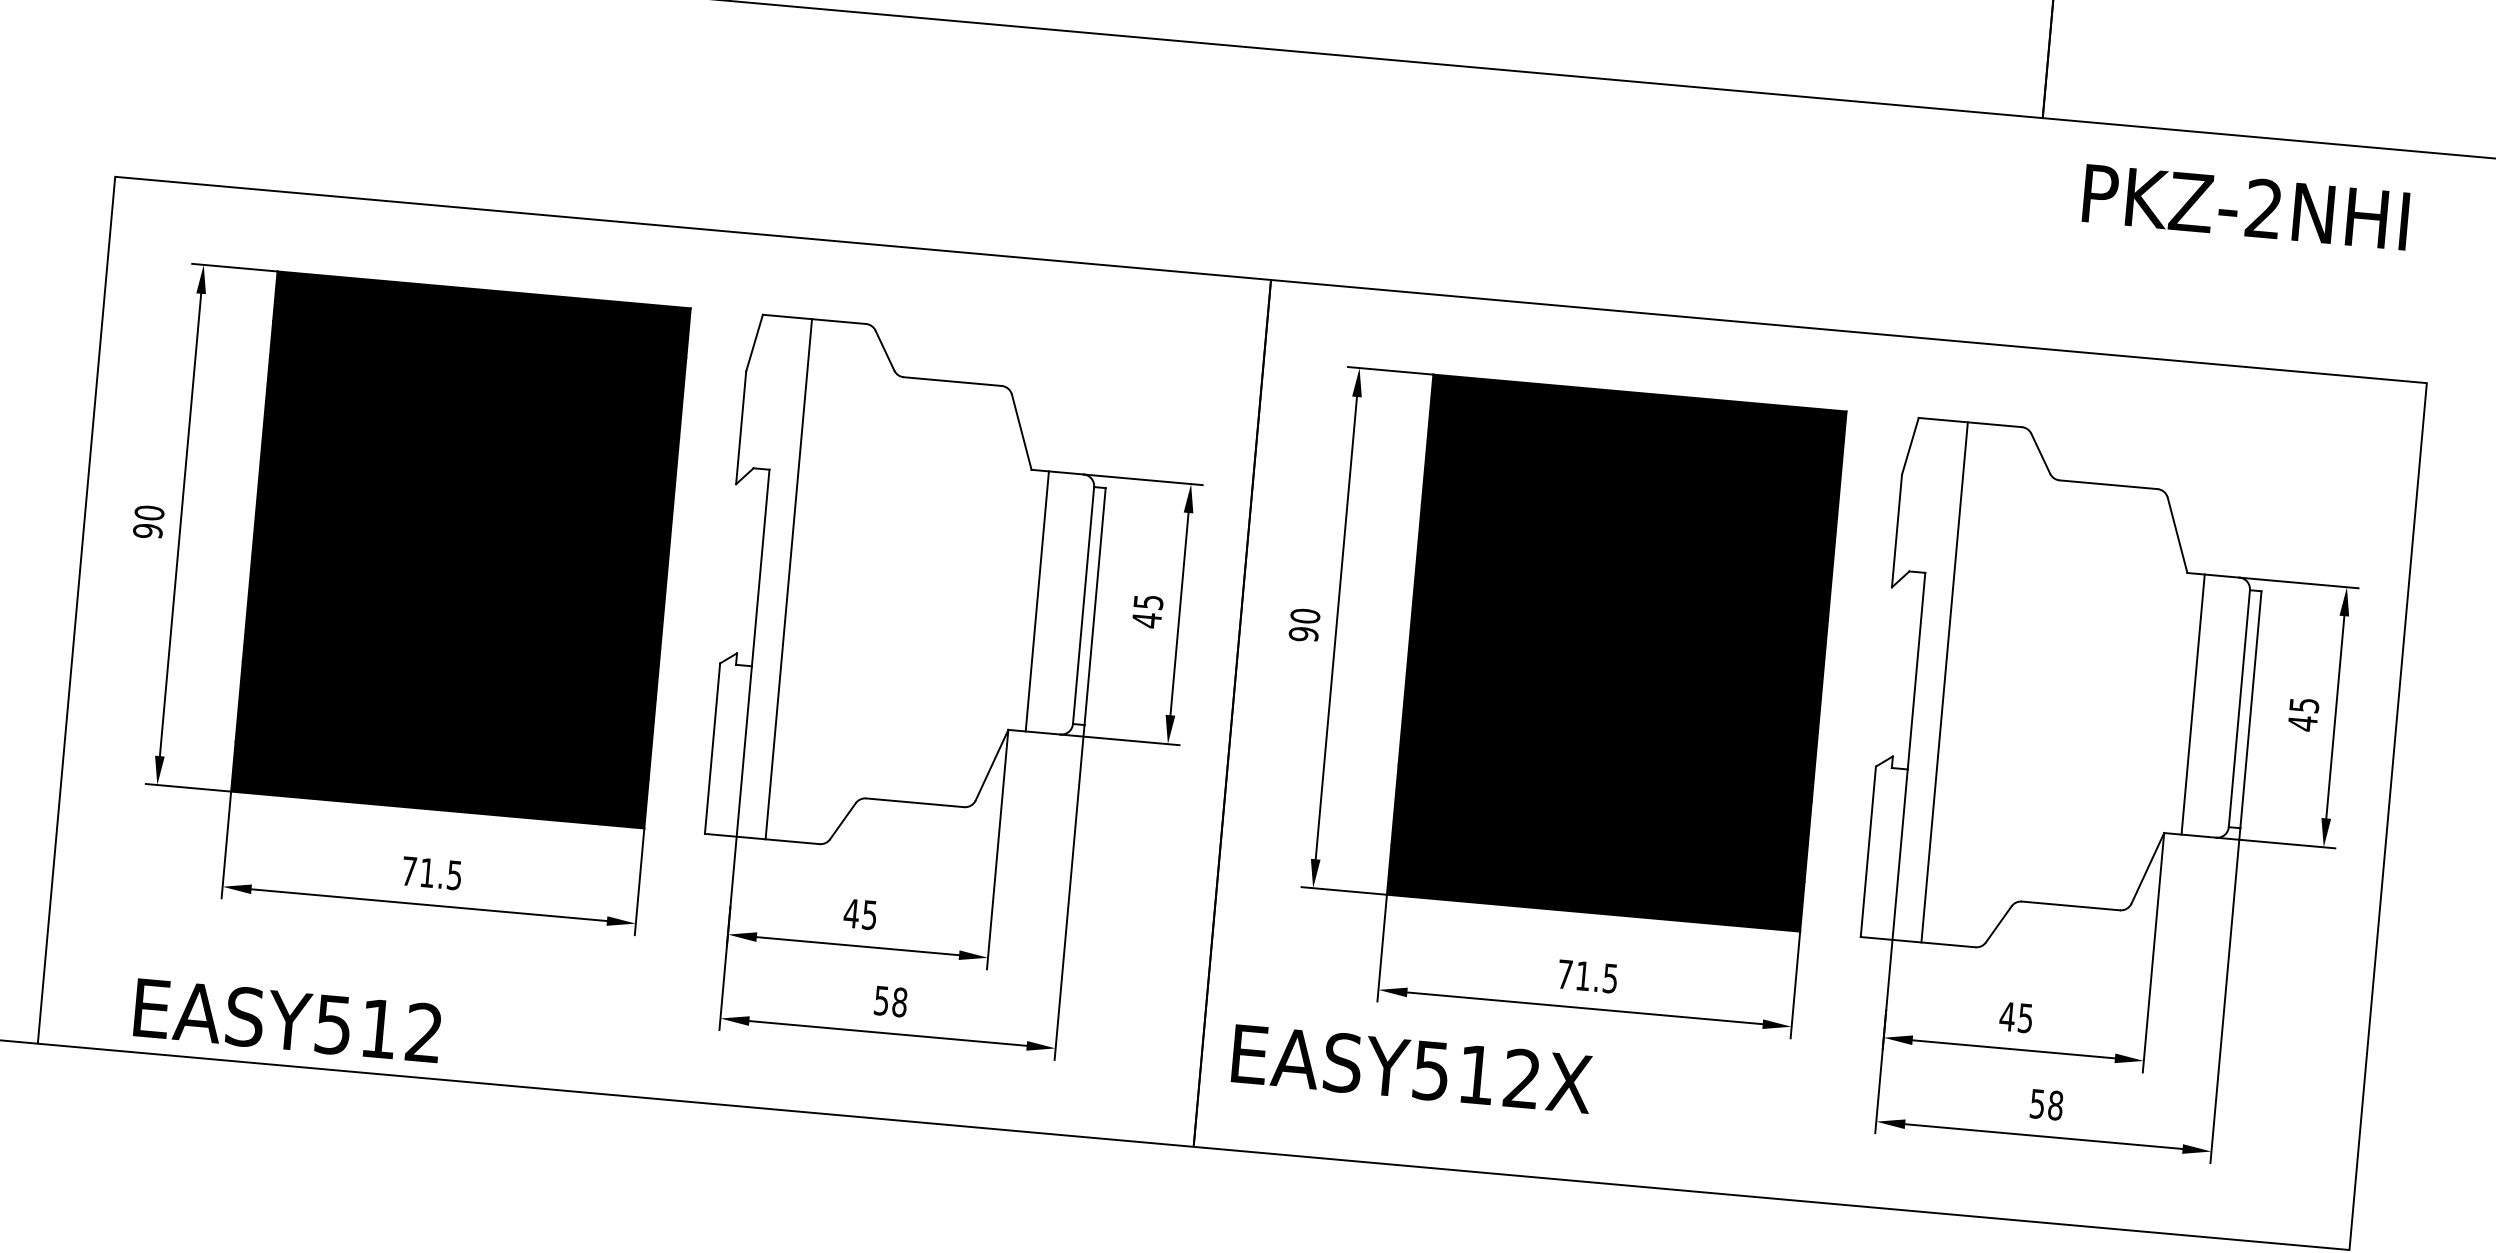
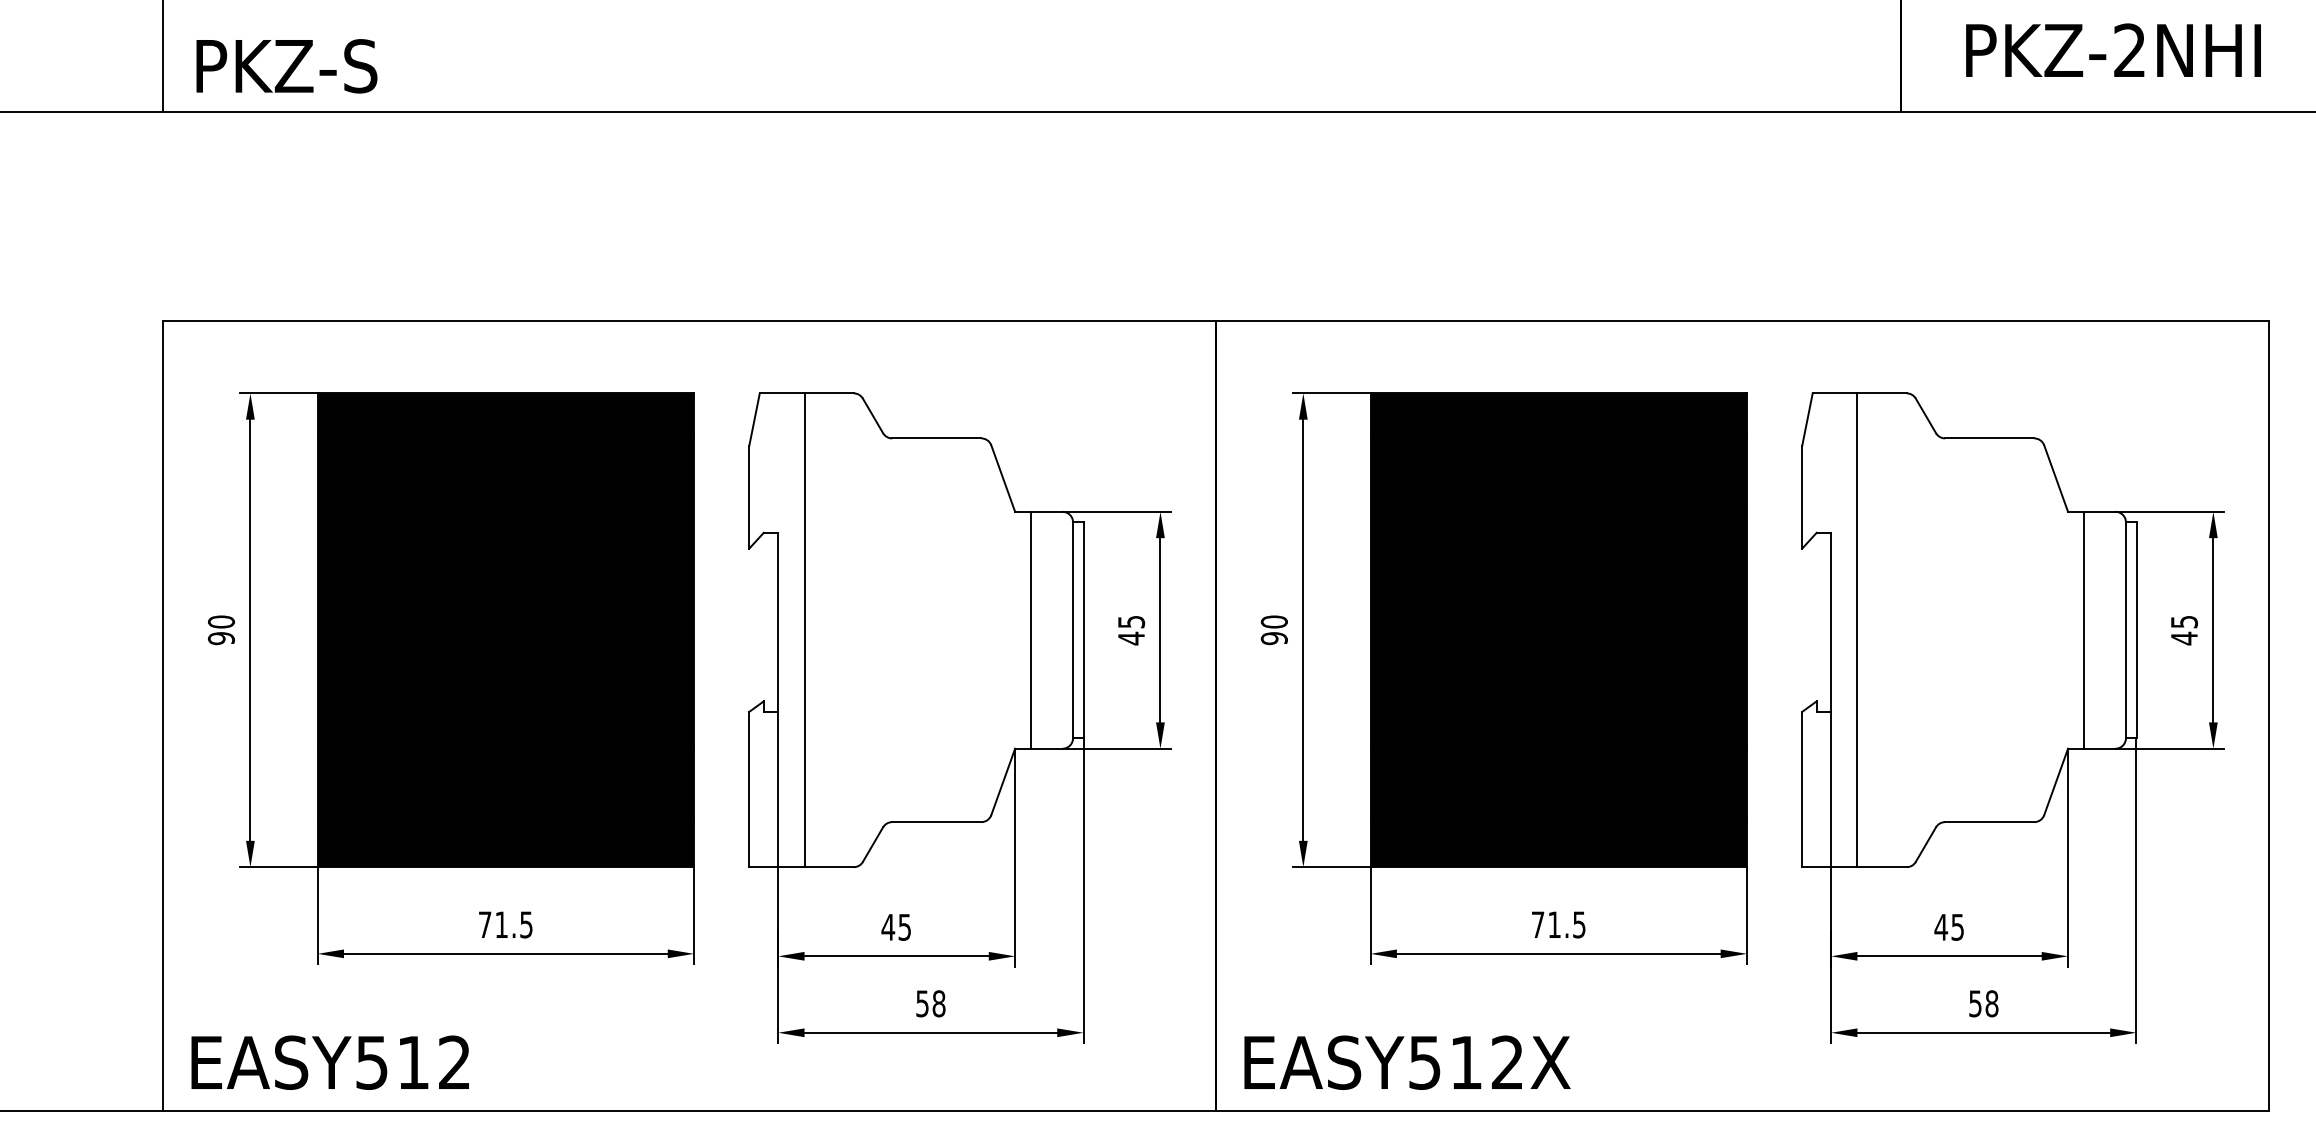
text: (2246, 206) -> (2113, 49), moved
text: (286, 1020) -> (329, 1062), moved
text: (1412, 1068) -> (1407, 1062), moved

